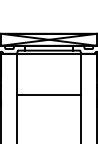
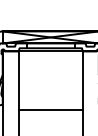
line: (49, 94) -> (51, 109), moved

